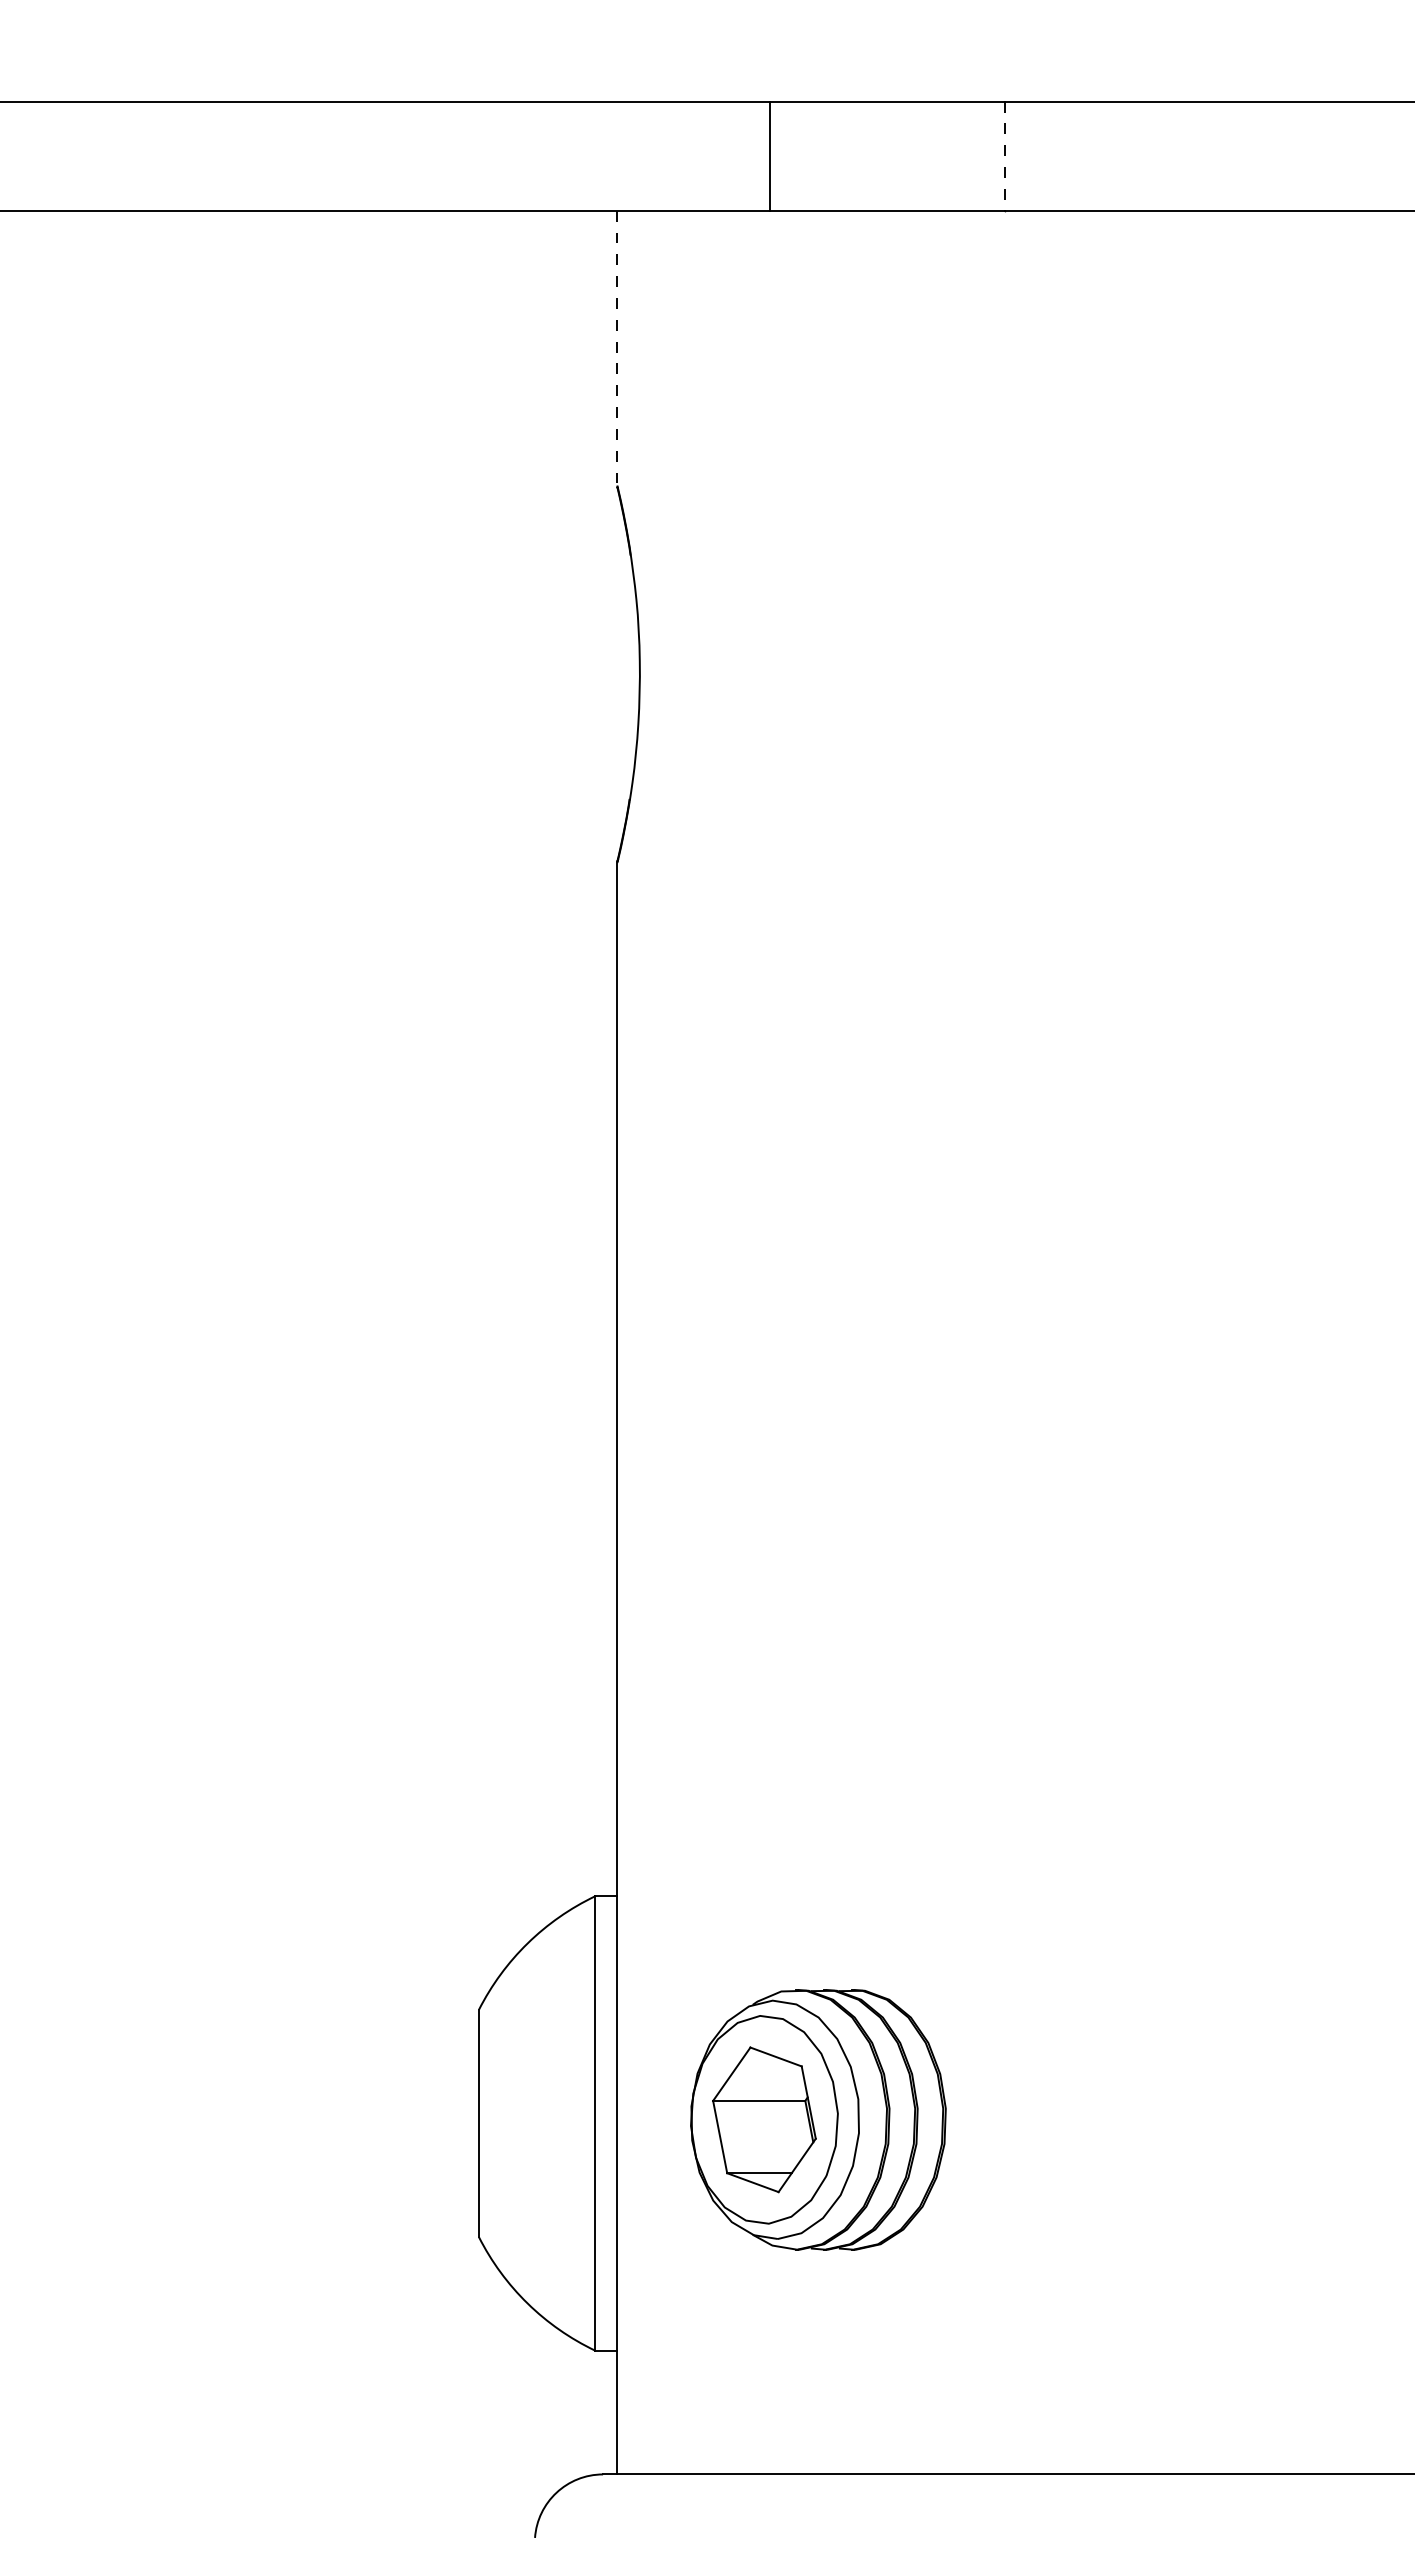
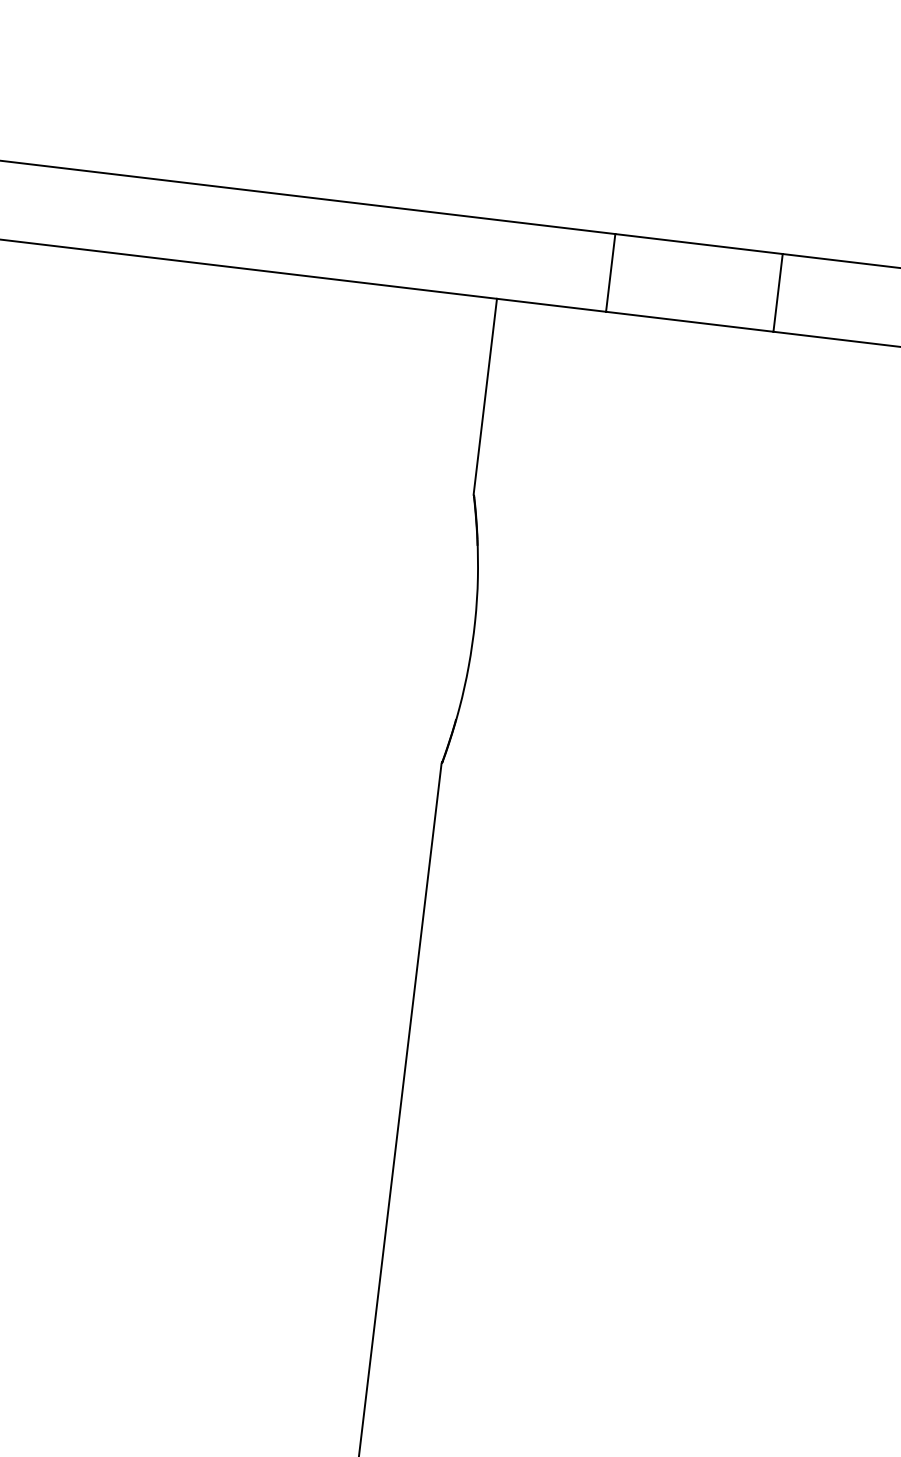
line: (1004, 156) -> (777, 293), dashed -> solid
line: (616, 348) -> (485, 396), dashed -> solid

